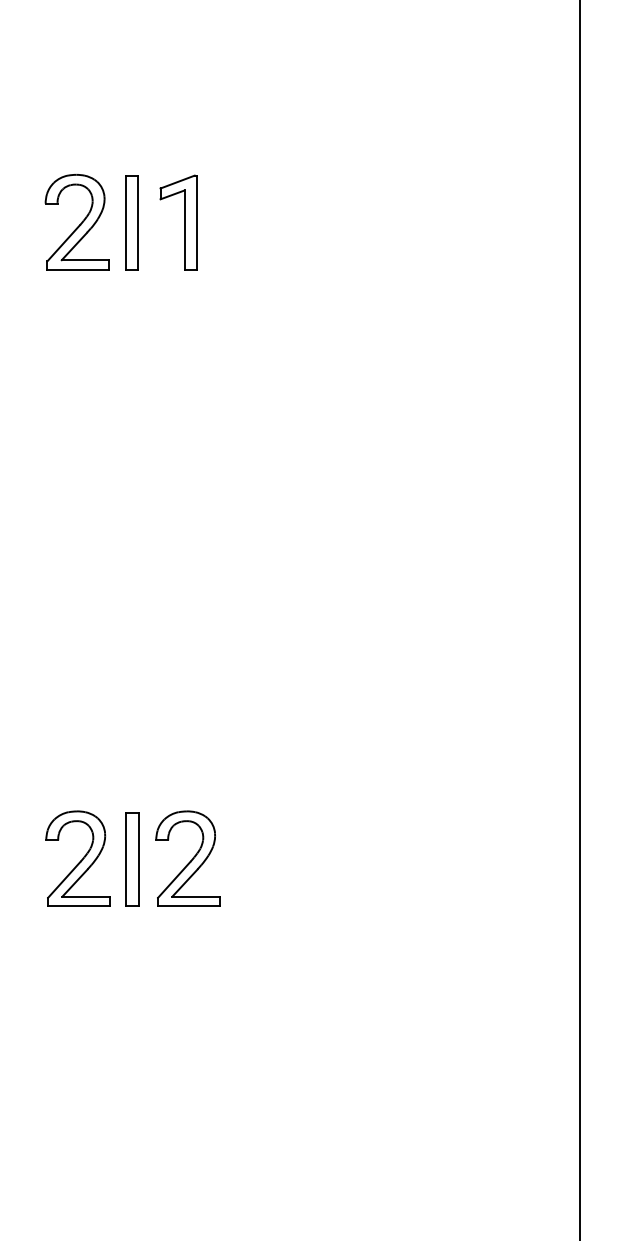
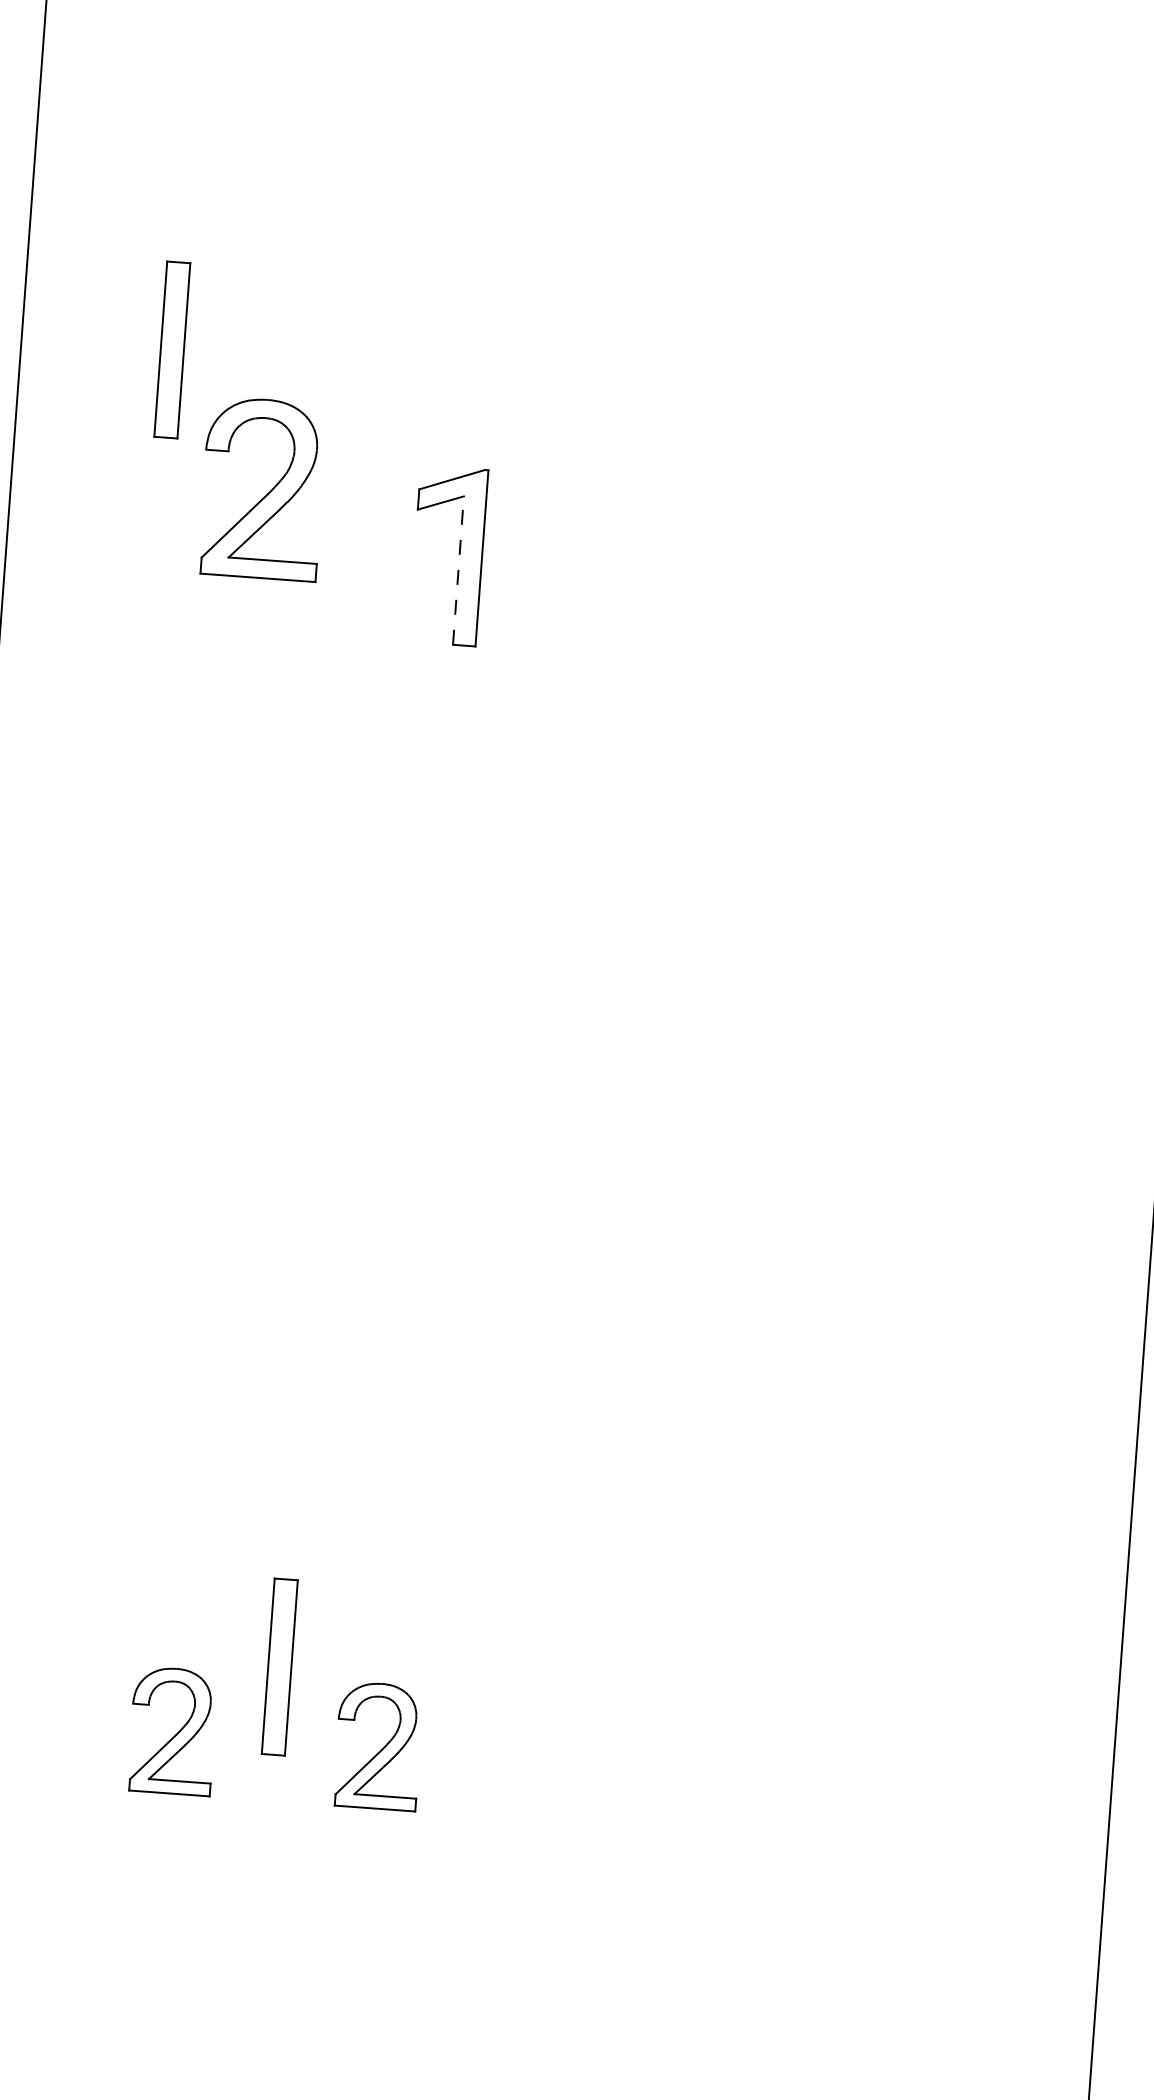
part: (76, 222) -> (261, 489), moved
part: (131, 222) -> (171, 349), moved
line: (184, 230) -> (458, 571), solid -> dashed
part: (77, 858) -> (172, 1730), size x0.7
part: (187, 858) -> (377, 1745), size x0.7
part: (132, 859) -> (280, 1667), moved

